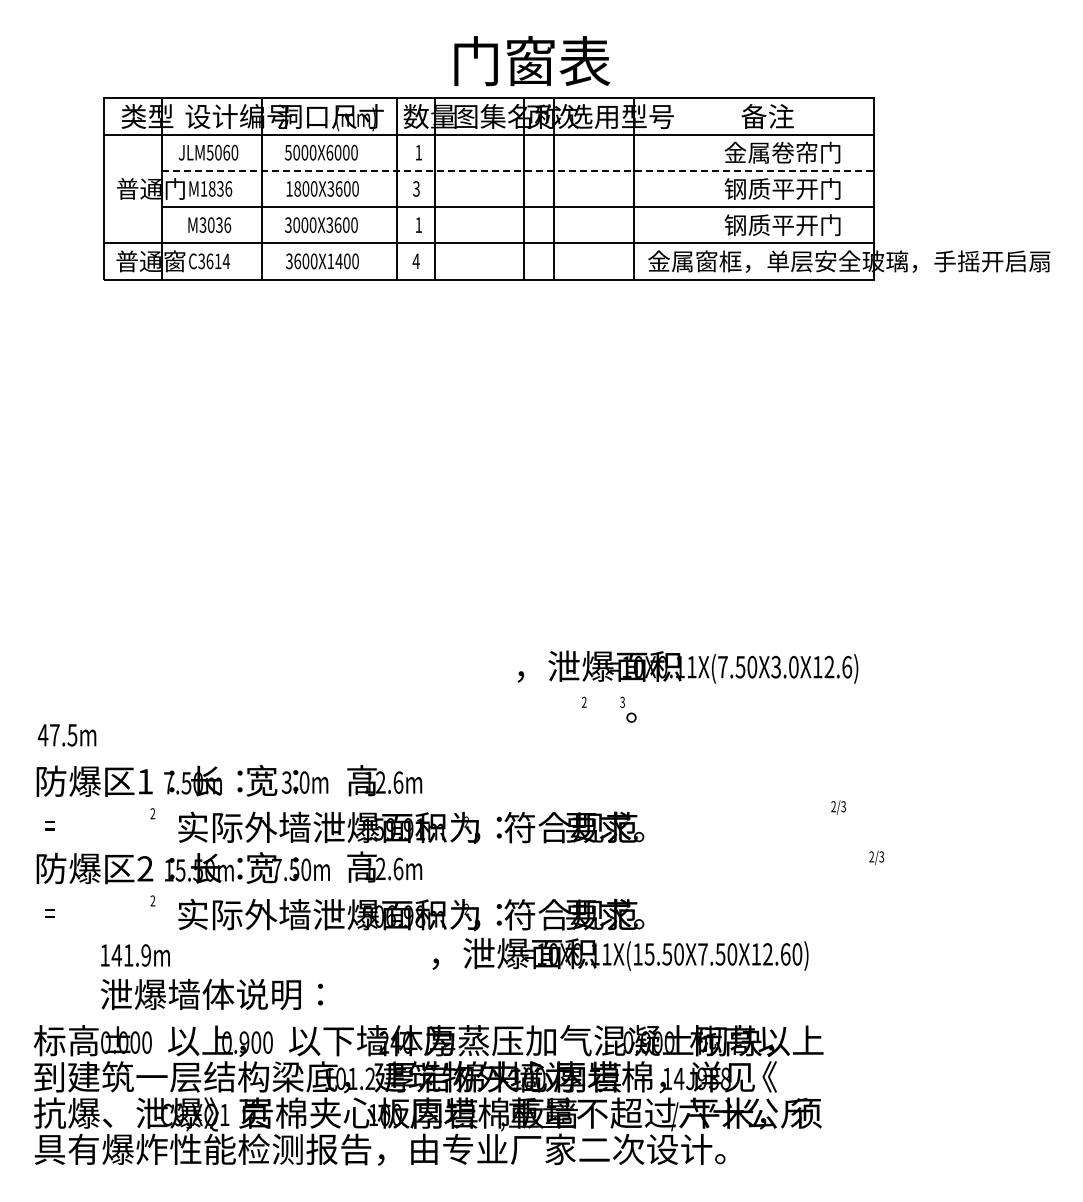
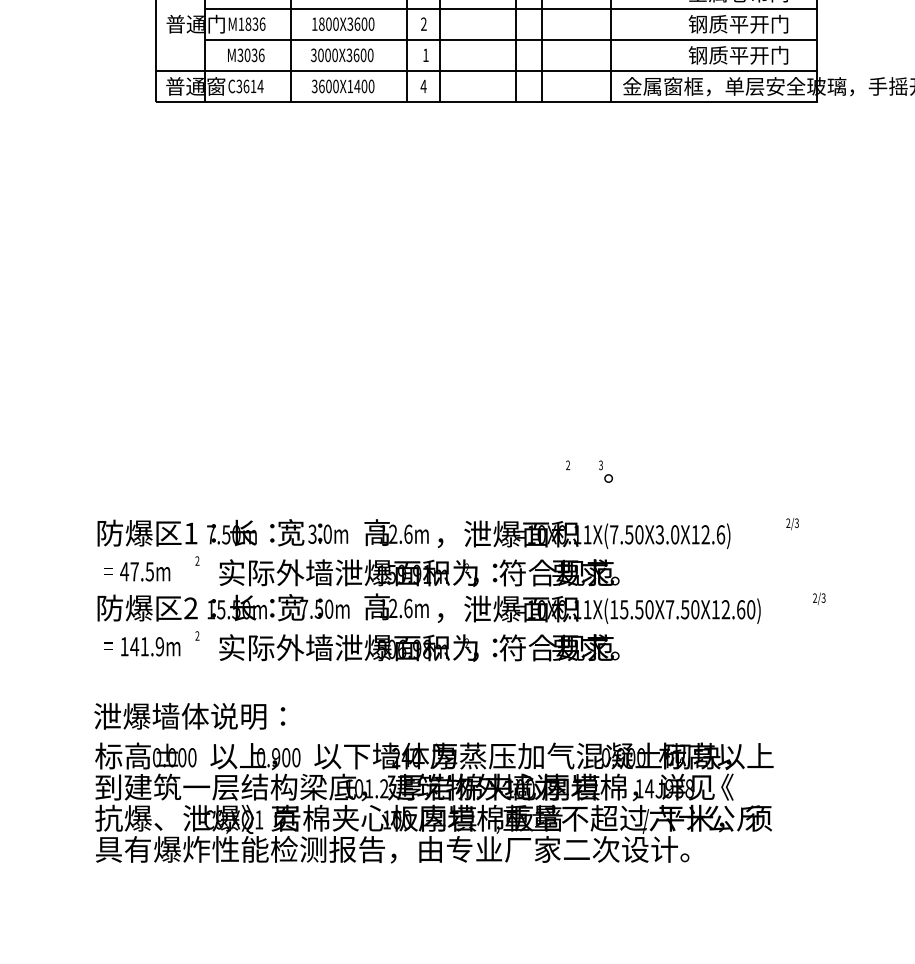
line: (517, 170) -> (510, 8), dashed -> solid
text: (416, 189) -> (423, 24), 3 -> 2
text: (687, 666) -> (583, 534), moved
text: (66, 735) -> (144, 572), moved
text: (838, 807) -> (792, 523), moved
text: (620, 953) -> (599, 608), moved
text: (135, 955) -> (150, 646), moved
text: (211, 993) -> (189, 715), moved

